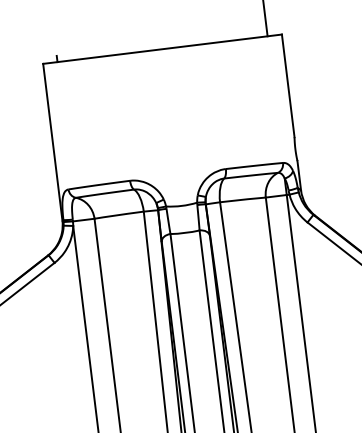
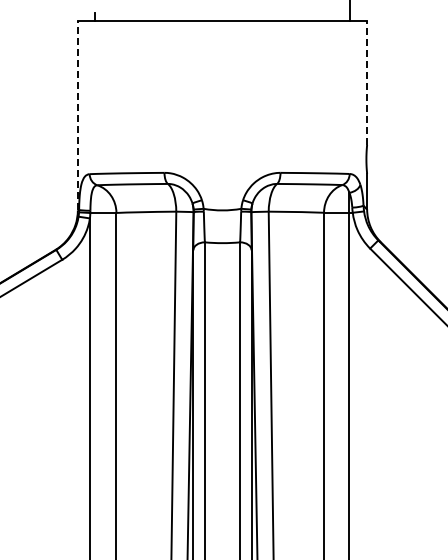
line: (288, 85) -> (367, 82), solid -> dashed
line: (52, 142) -> (77, 115), solid -> dashed

